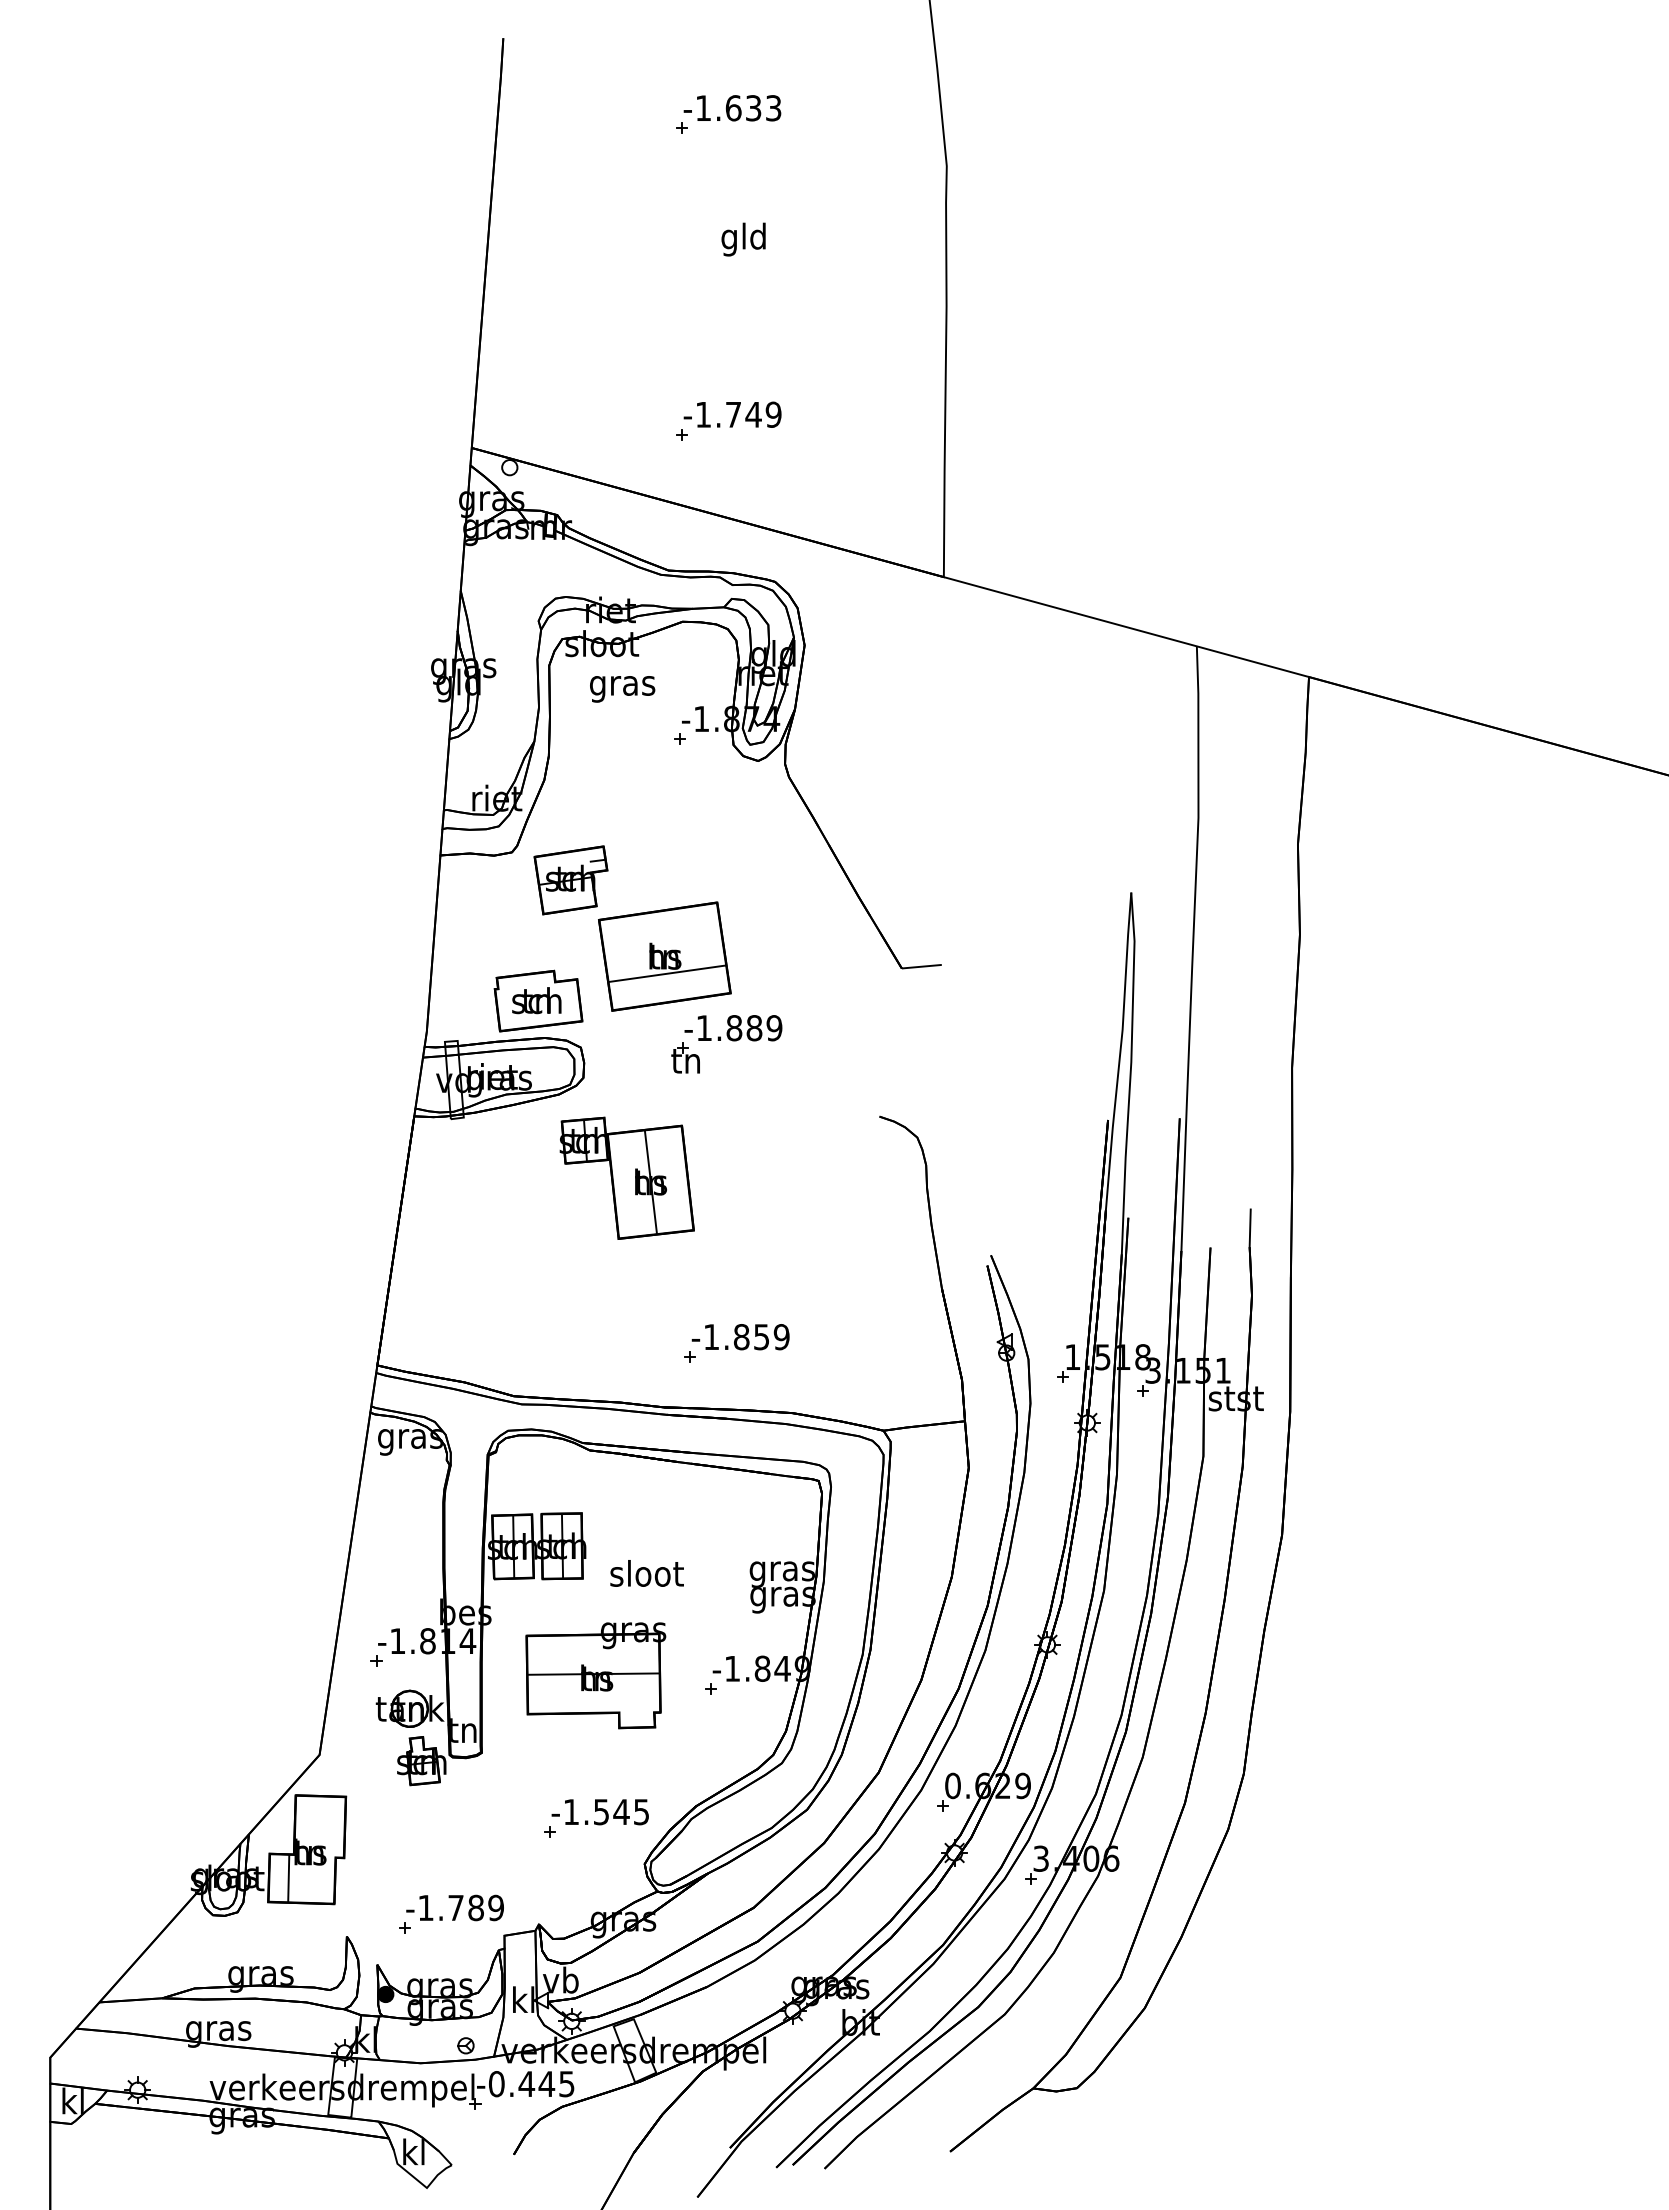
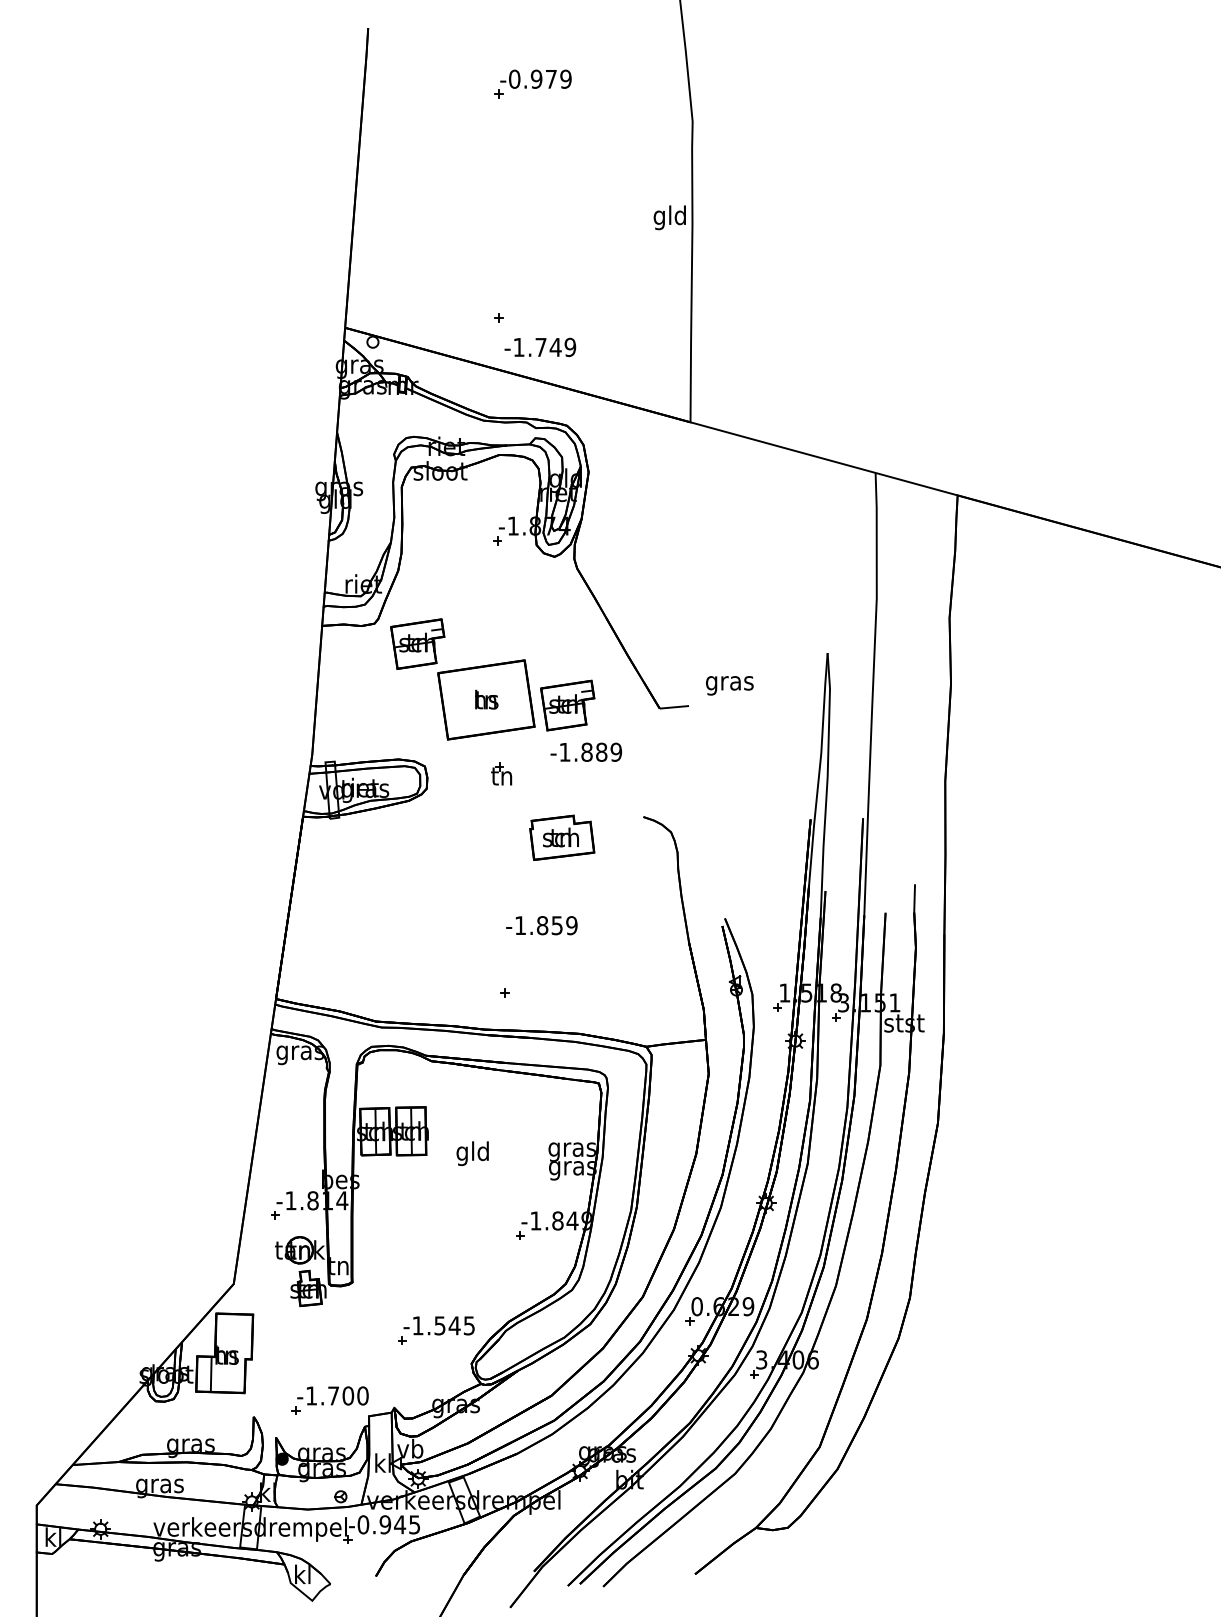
text: (738, 108) -> (540, 79), -1.633 -> -0.979
text: (743, 239) -> (669, 217), moved
text: (732, 414) -> (540, 347), moved
text: (622, 689) -> (729, 685), moved
part: (775, 964) -> (567, 705), added
line: (667, 973) -> (488, 712), removed
part: (538, 1000) -> (562, 837), moved
text: (733, 1028) -> (586, 752), moved
part: (626, 1177) -> (458, 861), removed
text: (740, 1337) -> (541, 925), moved
text: (646, 1576) -> (472, 1153), sloot -> gld
part: (595, 1675) -> (435, 1225), removed
text: (486, 1908) -> (355, 1396), -1.789 -> -1.700
text: (526, 2084) -> (385, 1525), -0.445 -> -0.945

